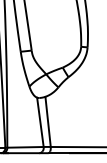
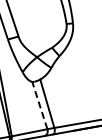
line: (40, 122) -> (39, 105), solid -> dashed

